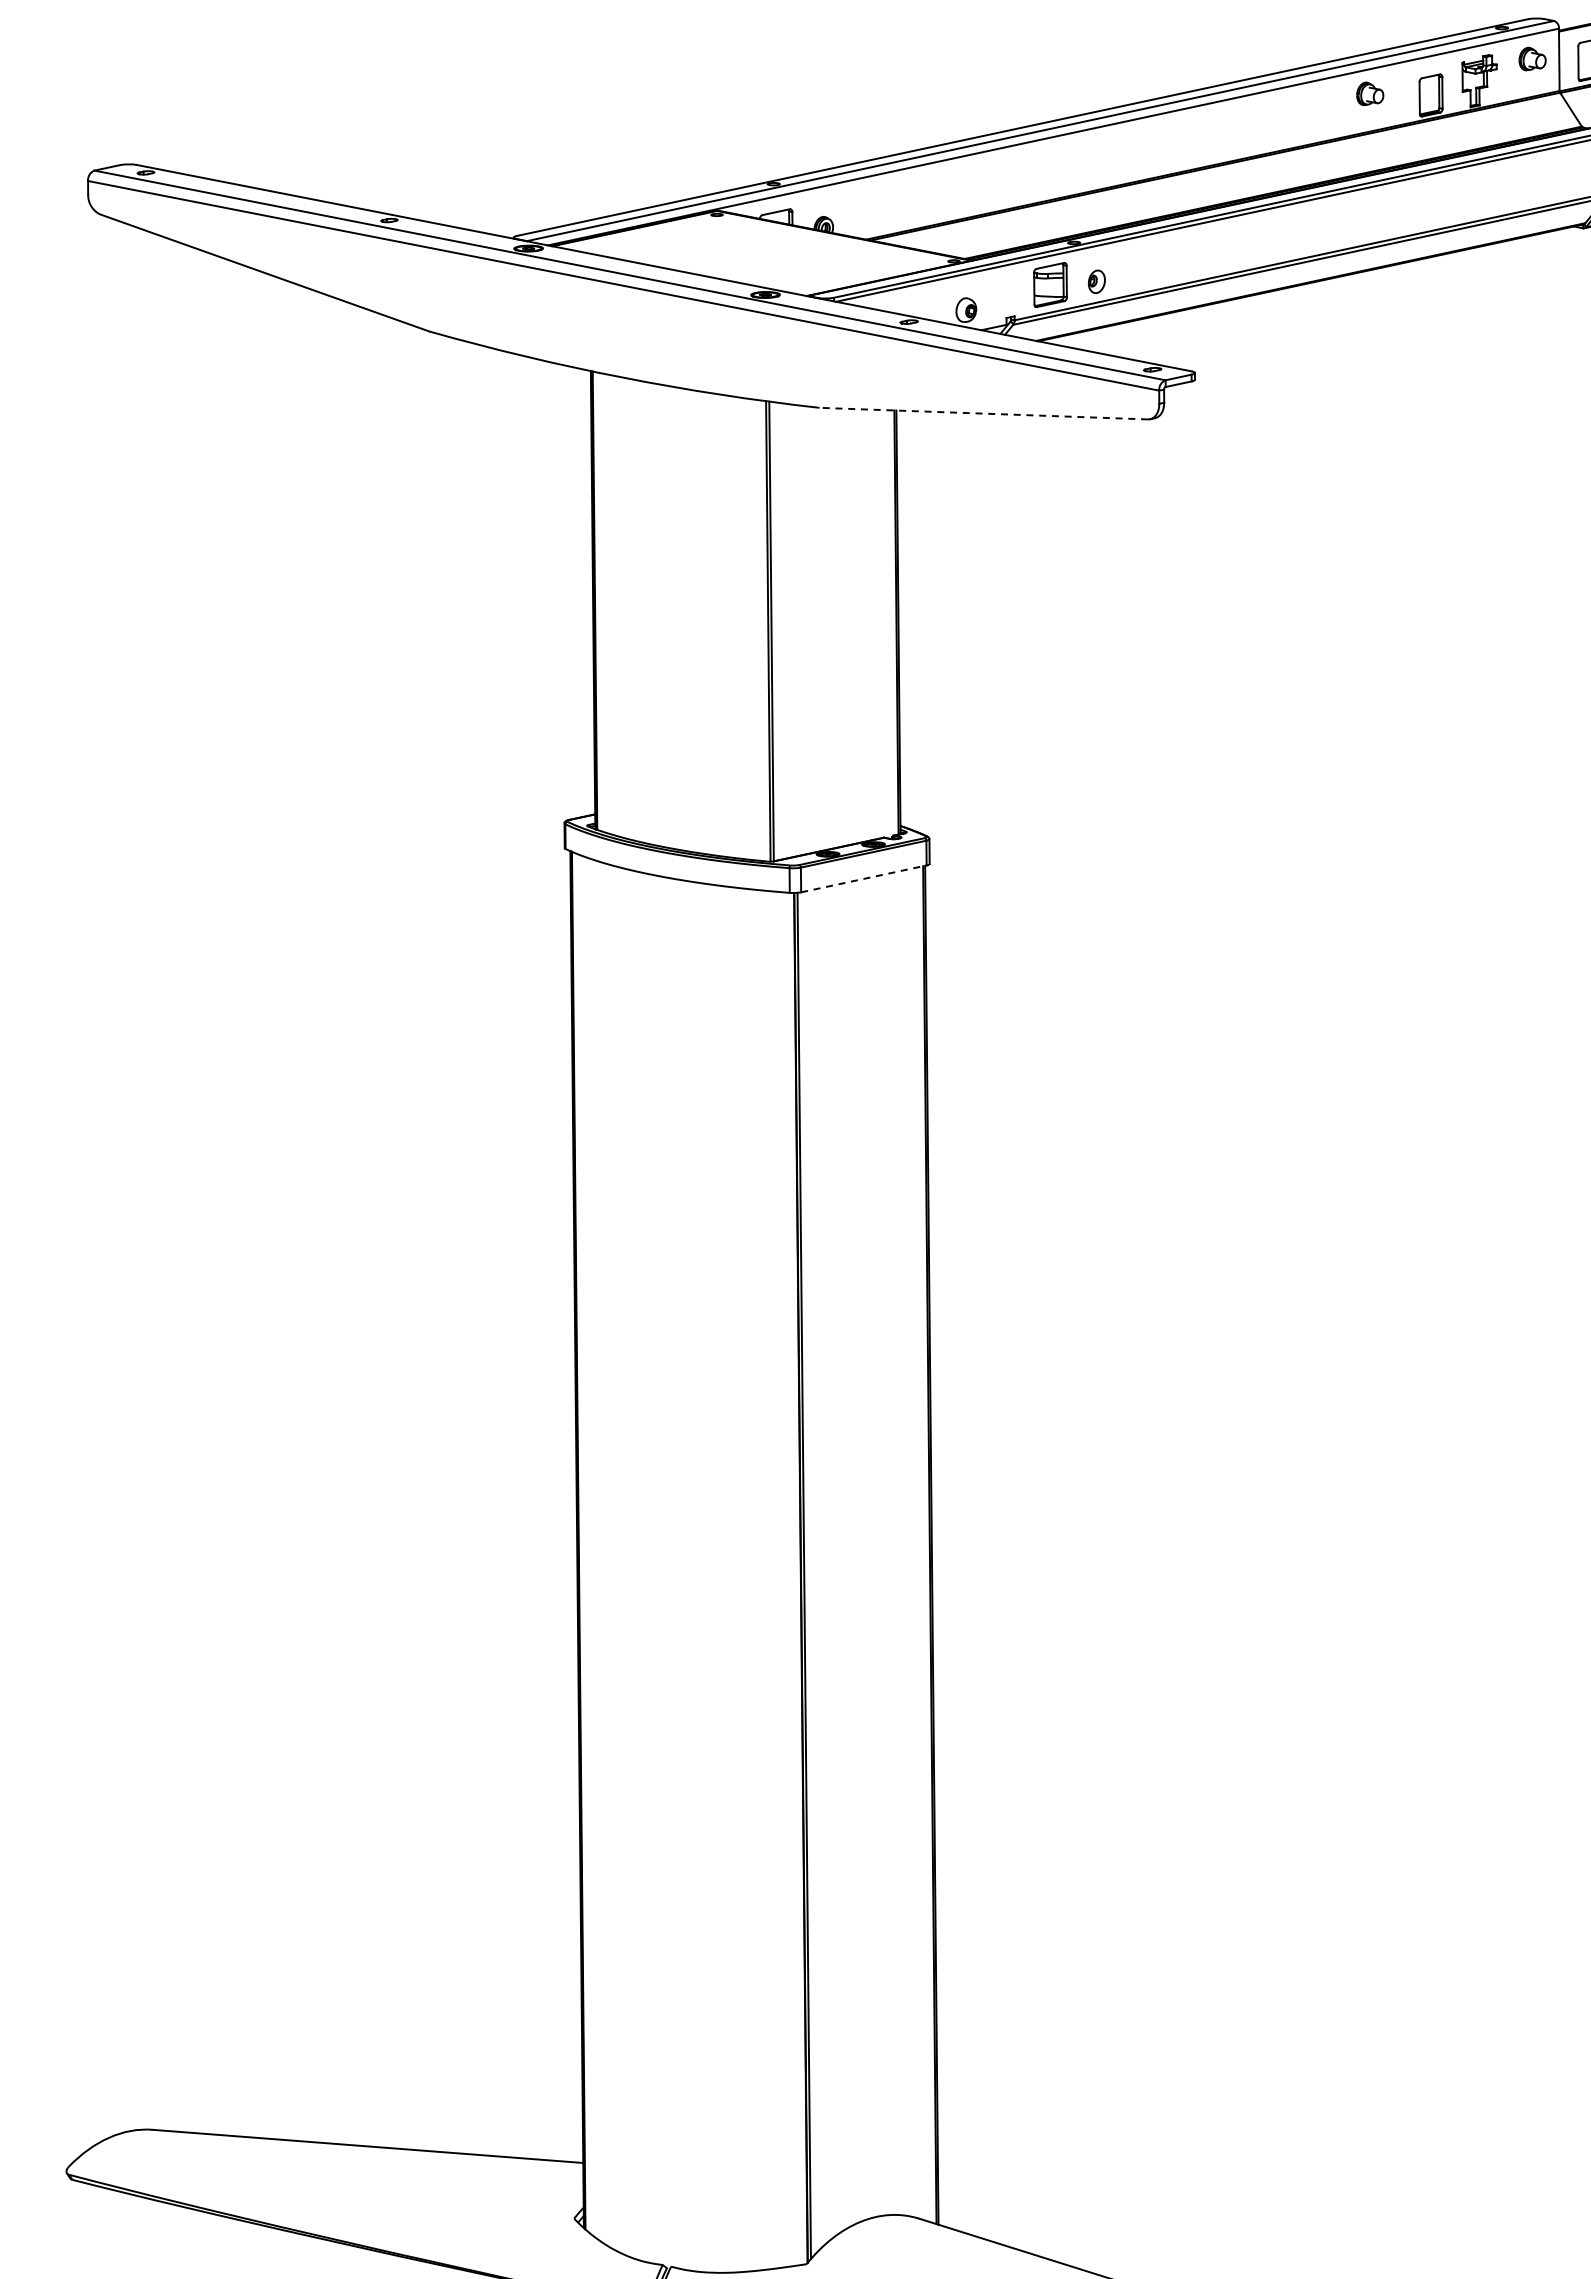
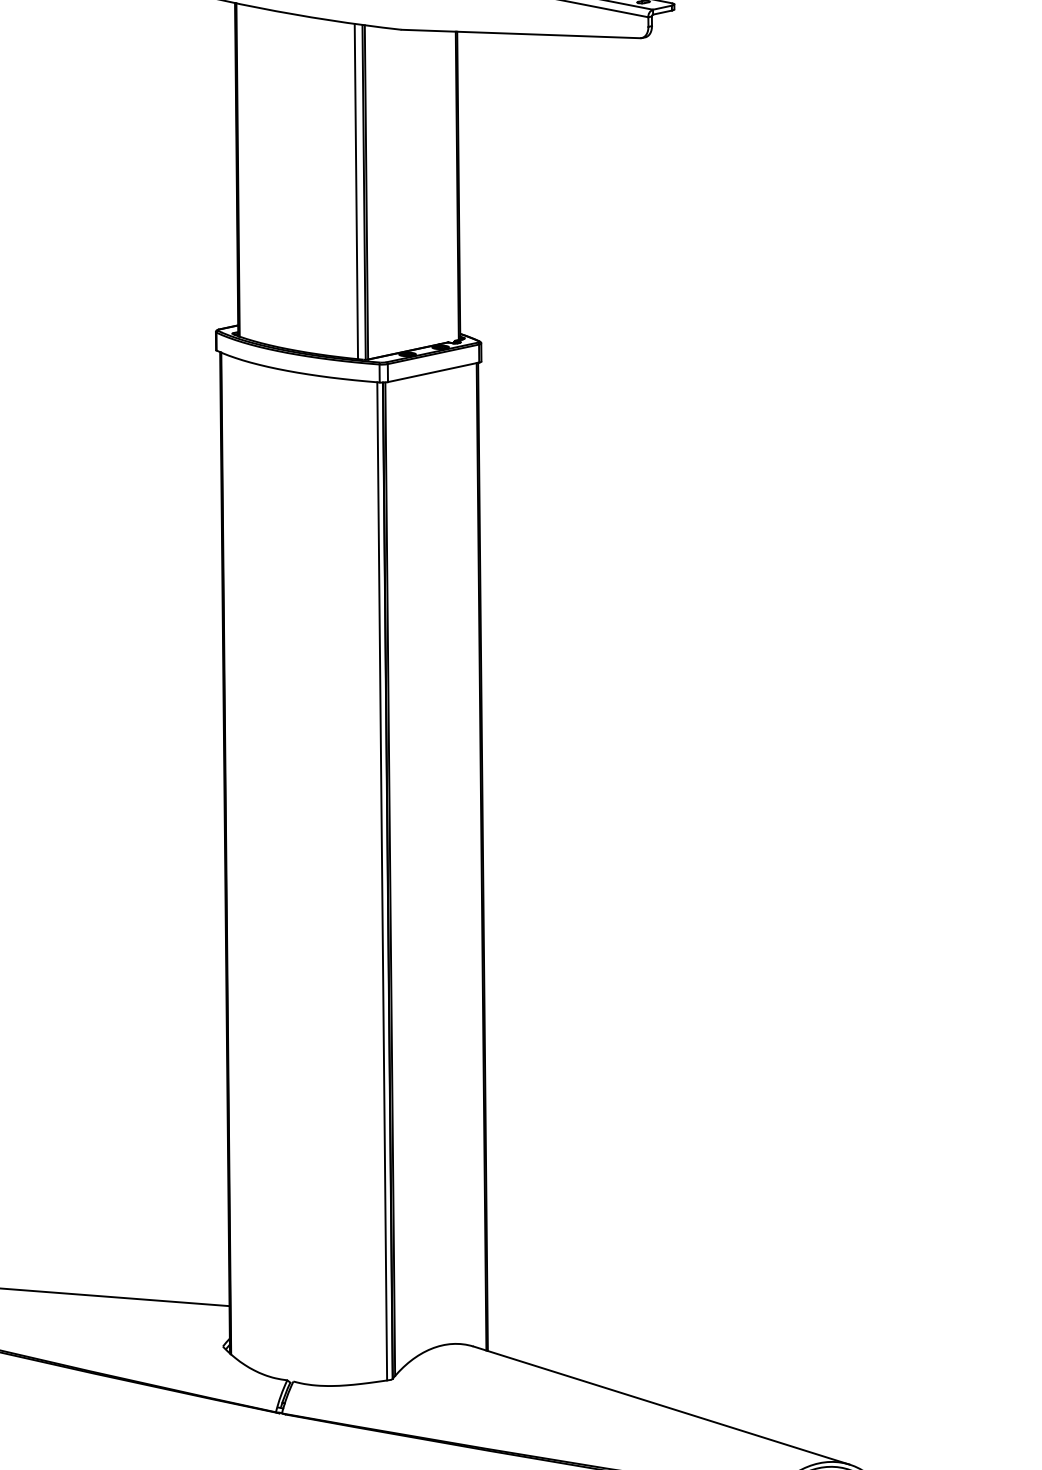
line: (983, 413) -> (520, 33), dashed -> solid
line: (757, 629) -> (356, 190), added
line: (864, 878) -> (434, 372), dashed -> solid
line: (792, 1578) -> (381, 881), added

